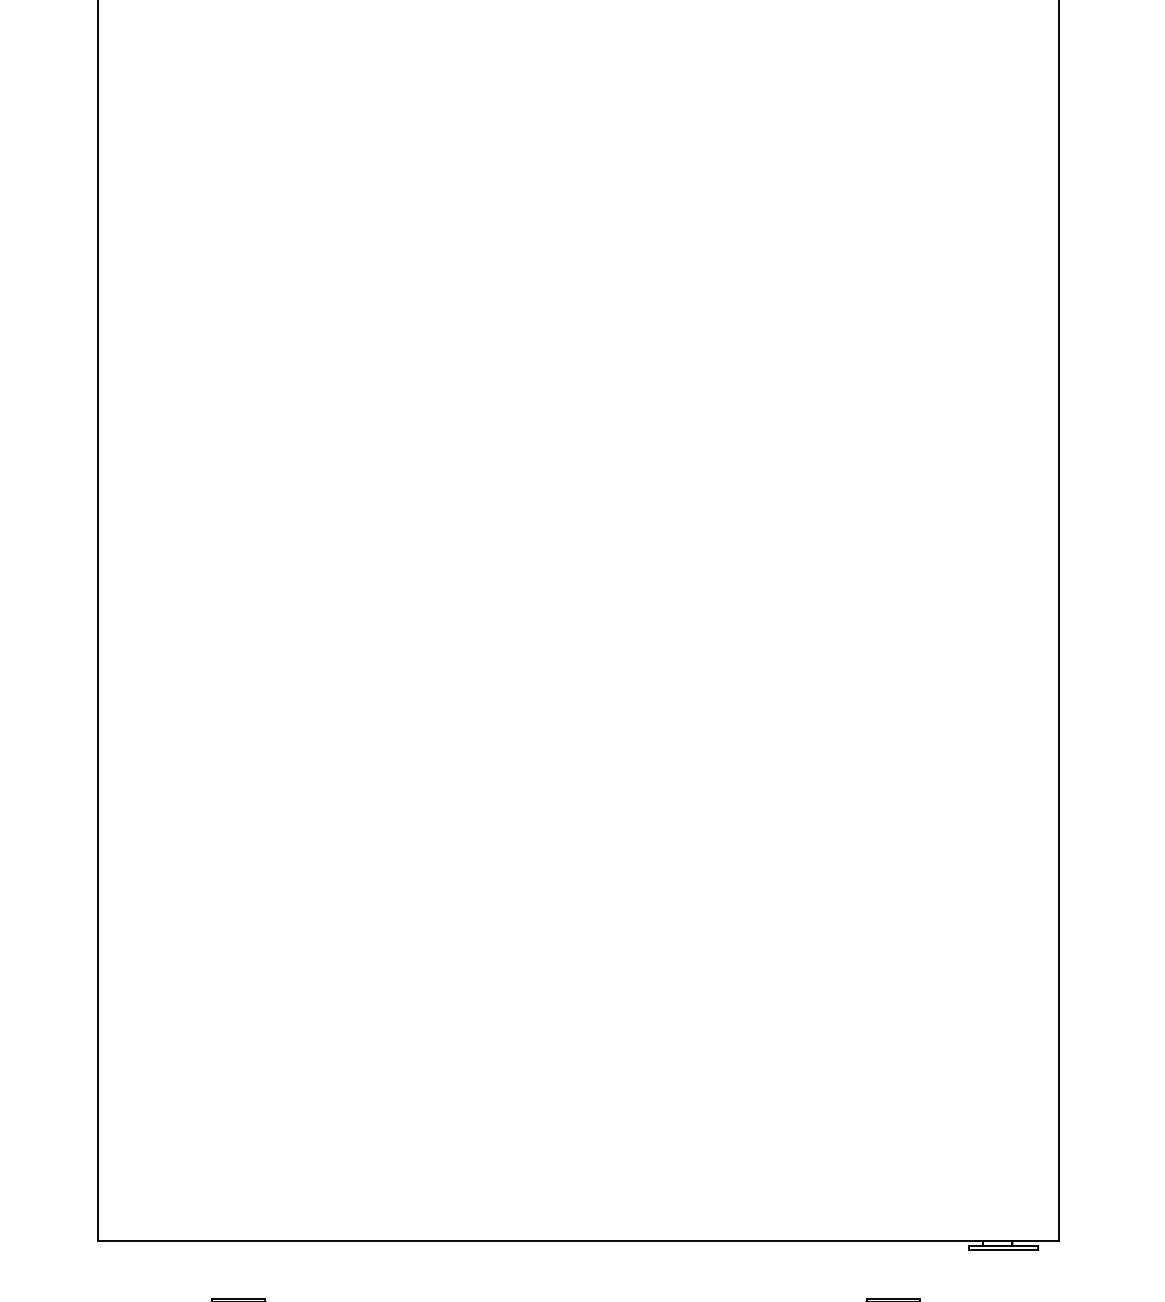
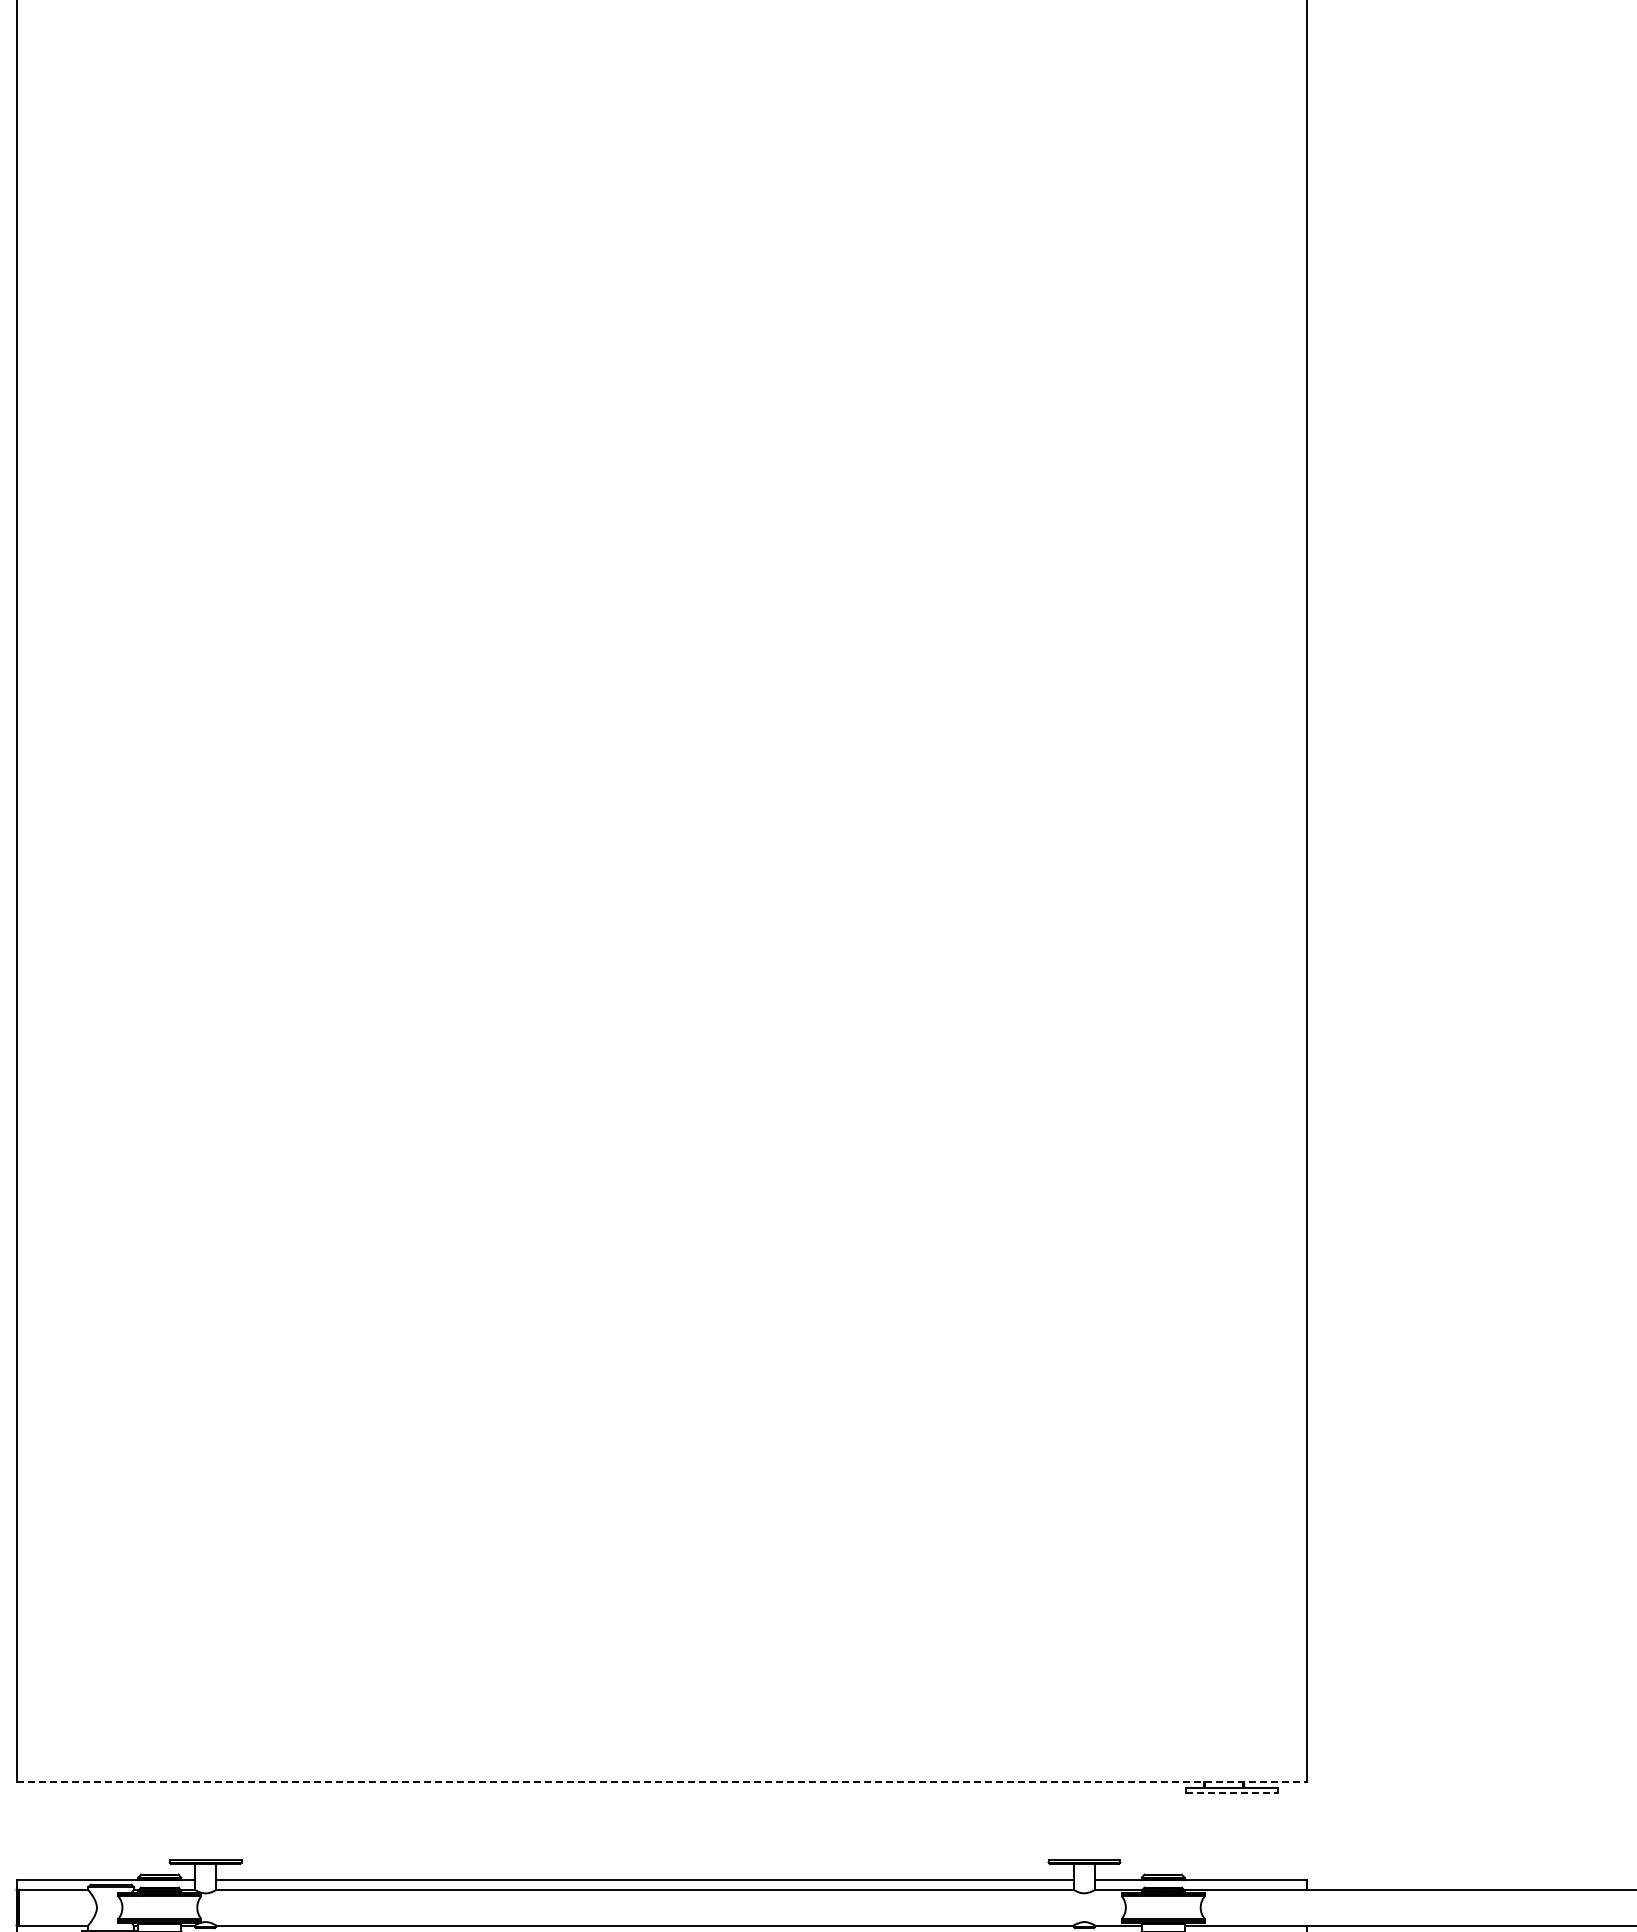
line: (578, 1241) -> (662, 1781), solid -> dashed
line: (1003, 1250) -> (1232, 1793), solid -> dashed

